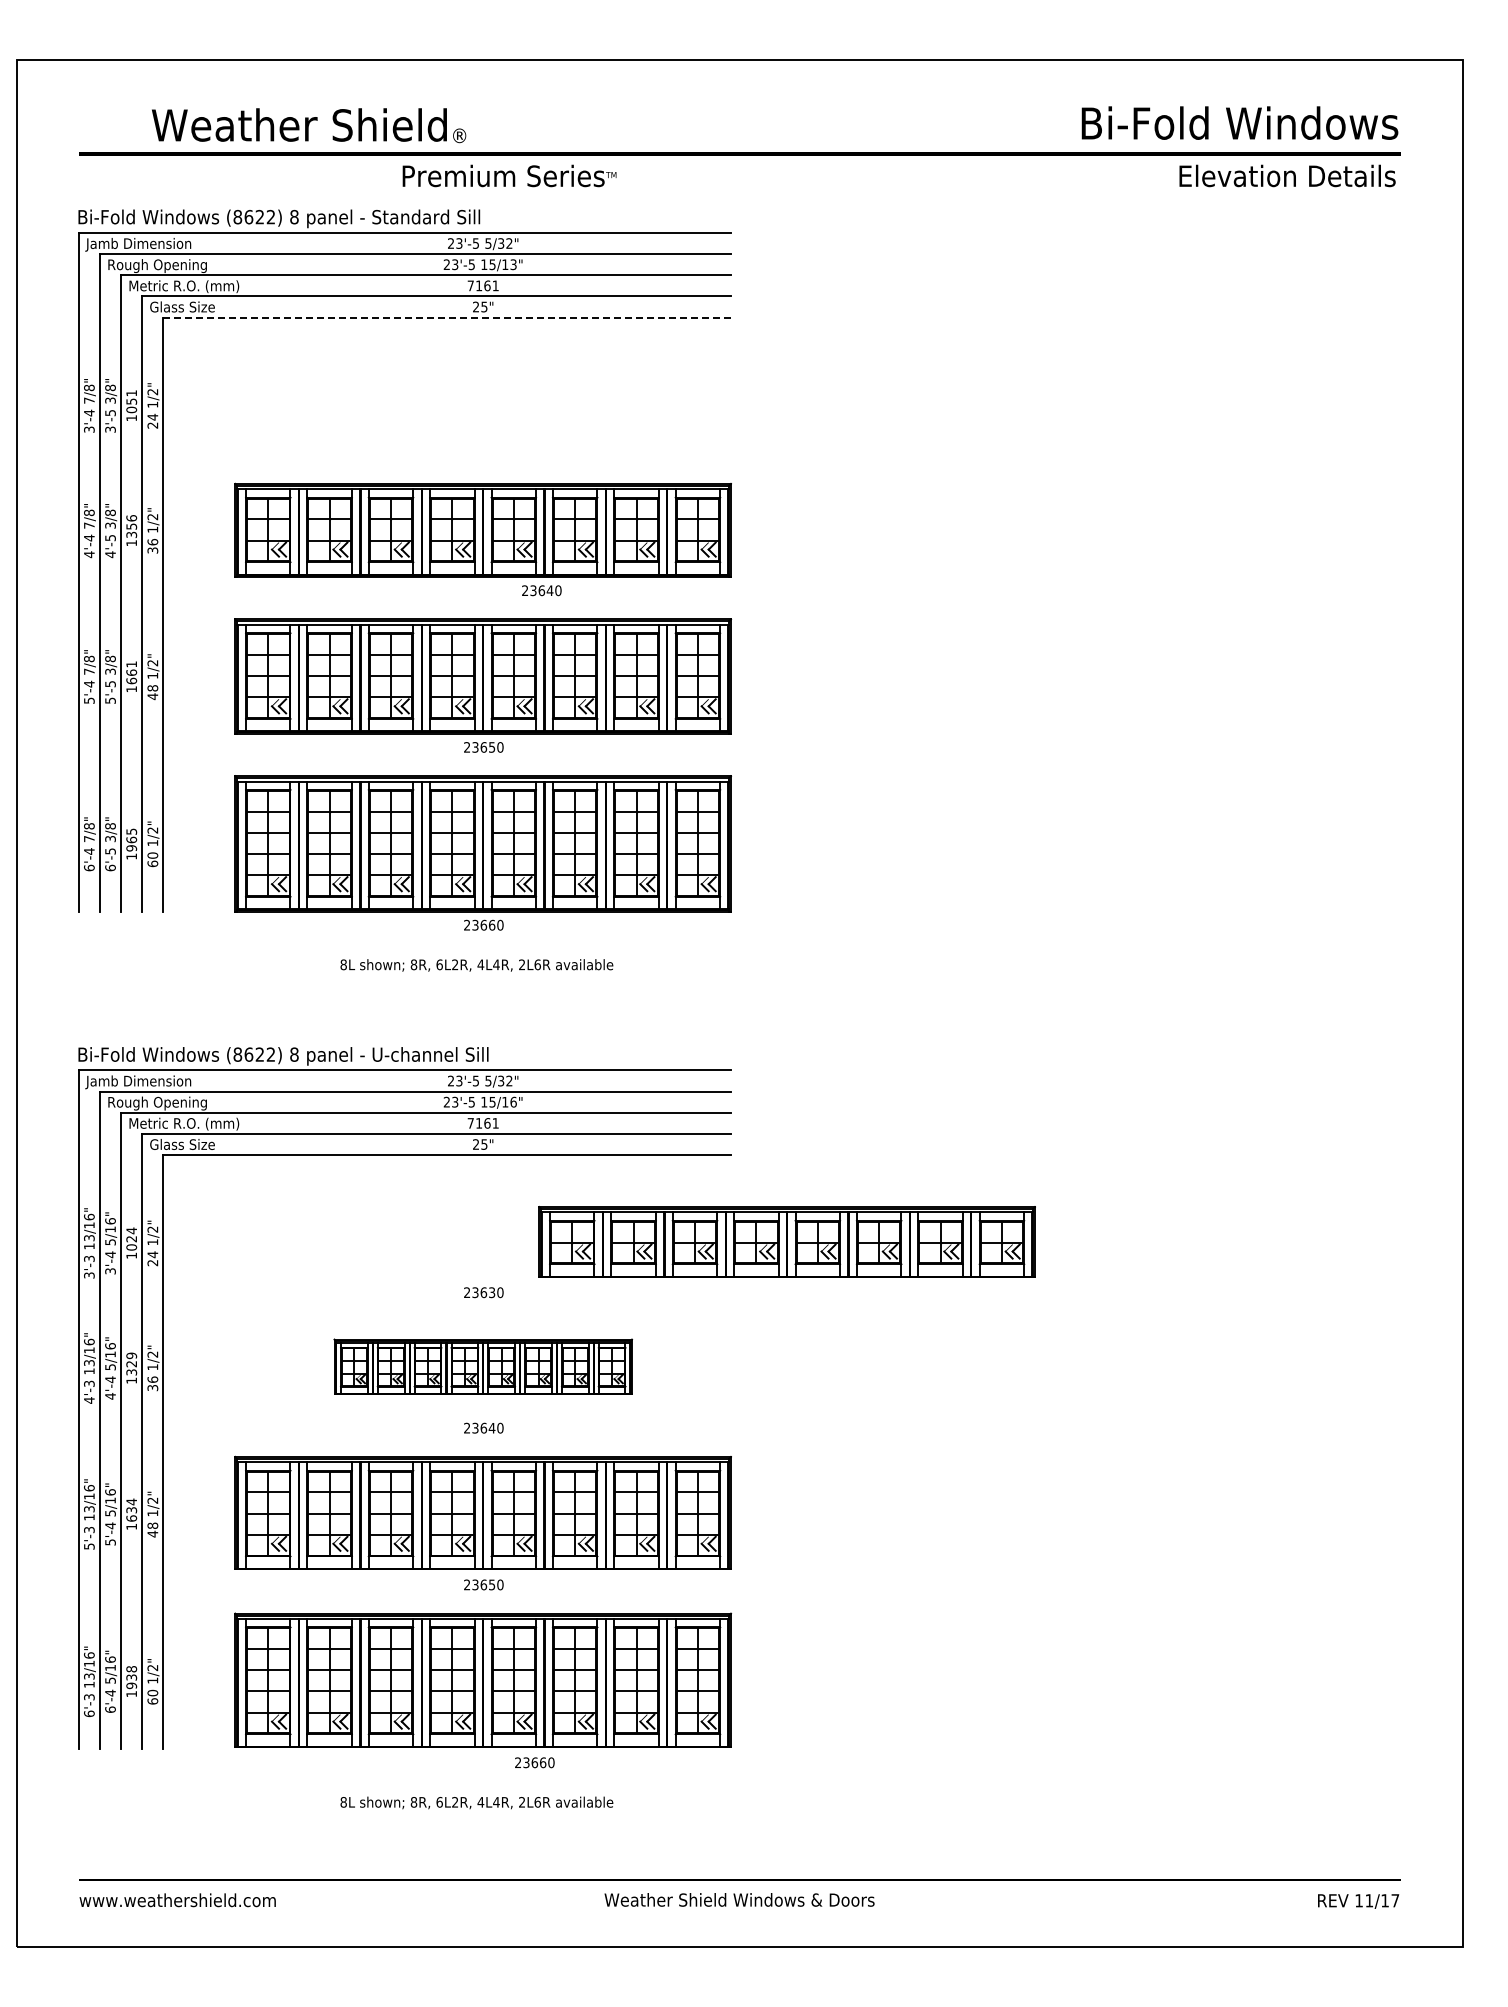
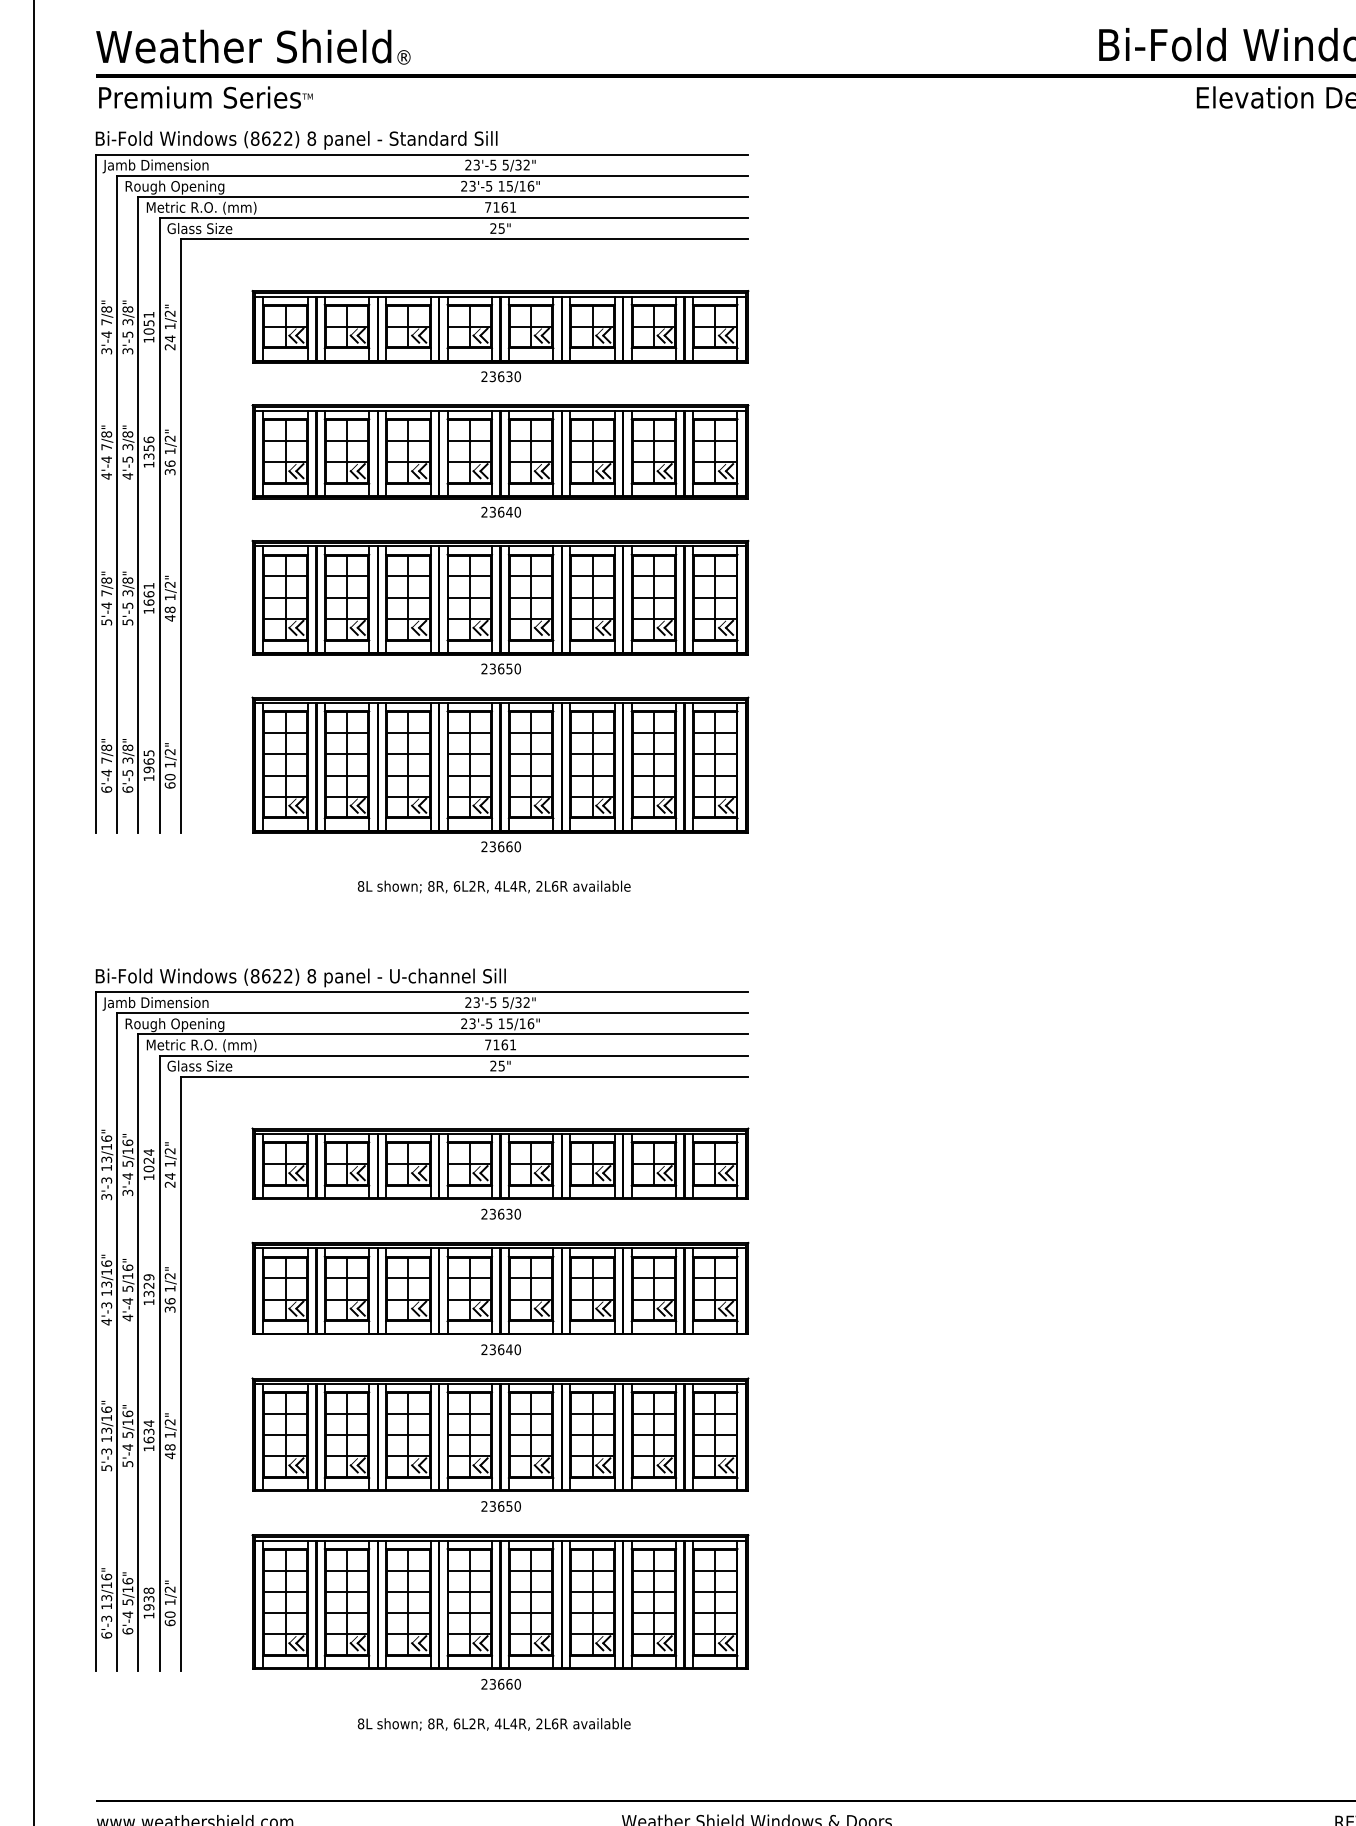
text: (309, 125) -> (253, 47), moved
text: (509, 175) -> (205, 97), moved
text: (513, 264) -> (530, 186), 15/13" -> 15/16"
line: (447, 317) -> (464, 239), dashed -> solid
part: (483, 414) -> (500, 336), added
text: (541, 590) -> (500, 512), moved
part: (786, 1241) -> (499, 1163), moved
part: (483, 1366) -> (500, 1288), size x1.67
text: (534, 1762) -> (500, 1684), moved

